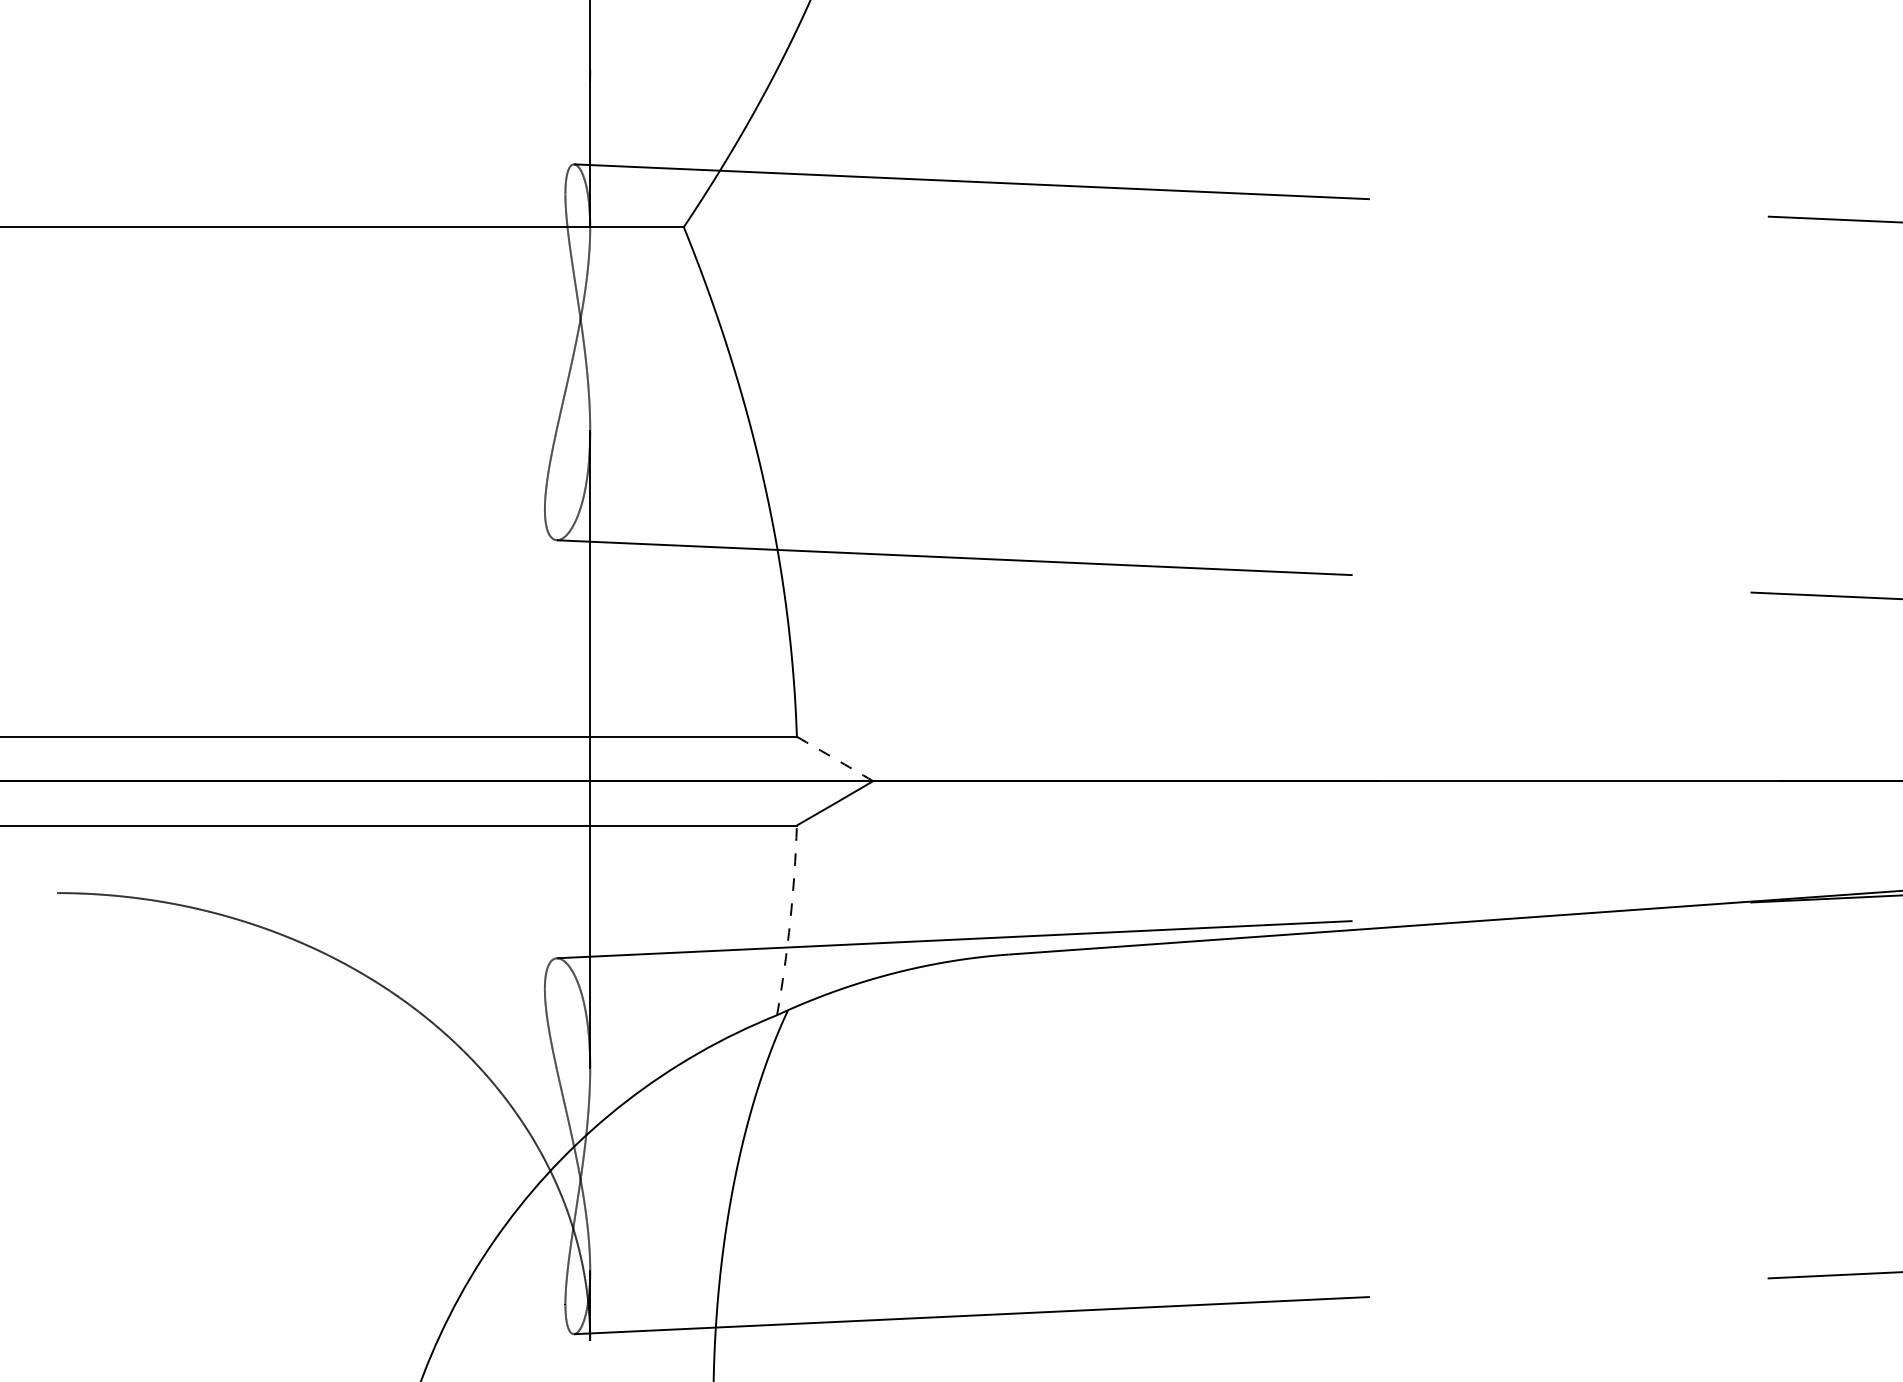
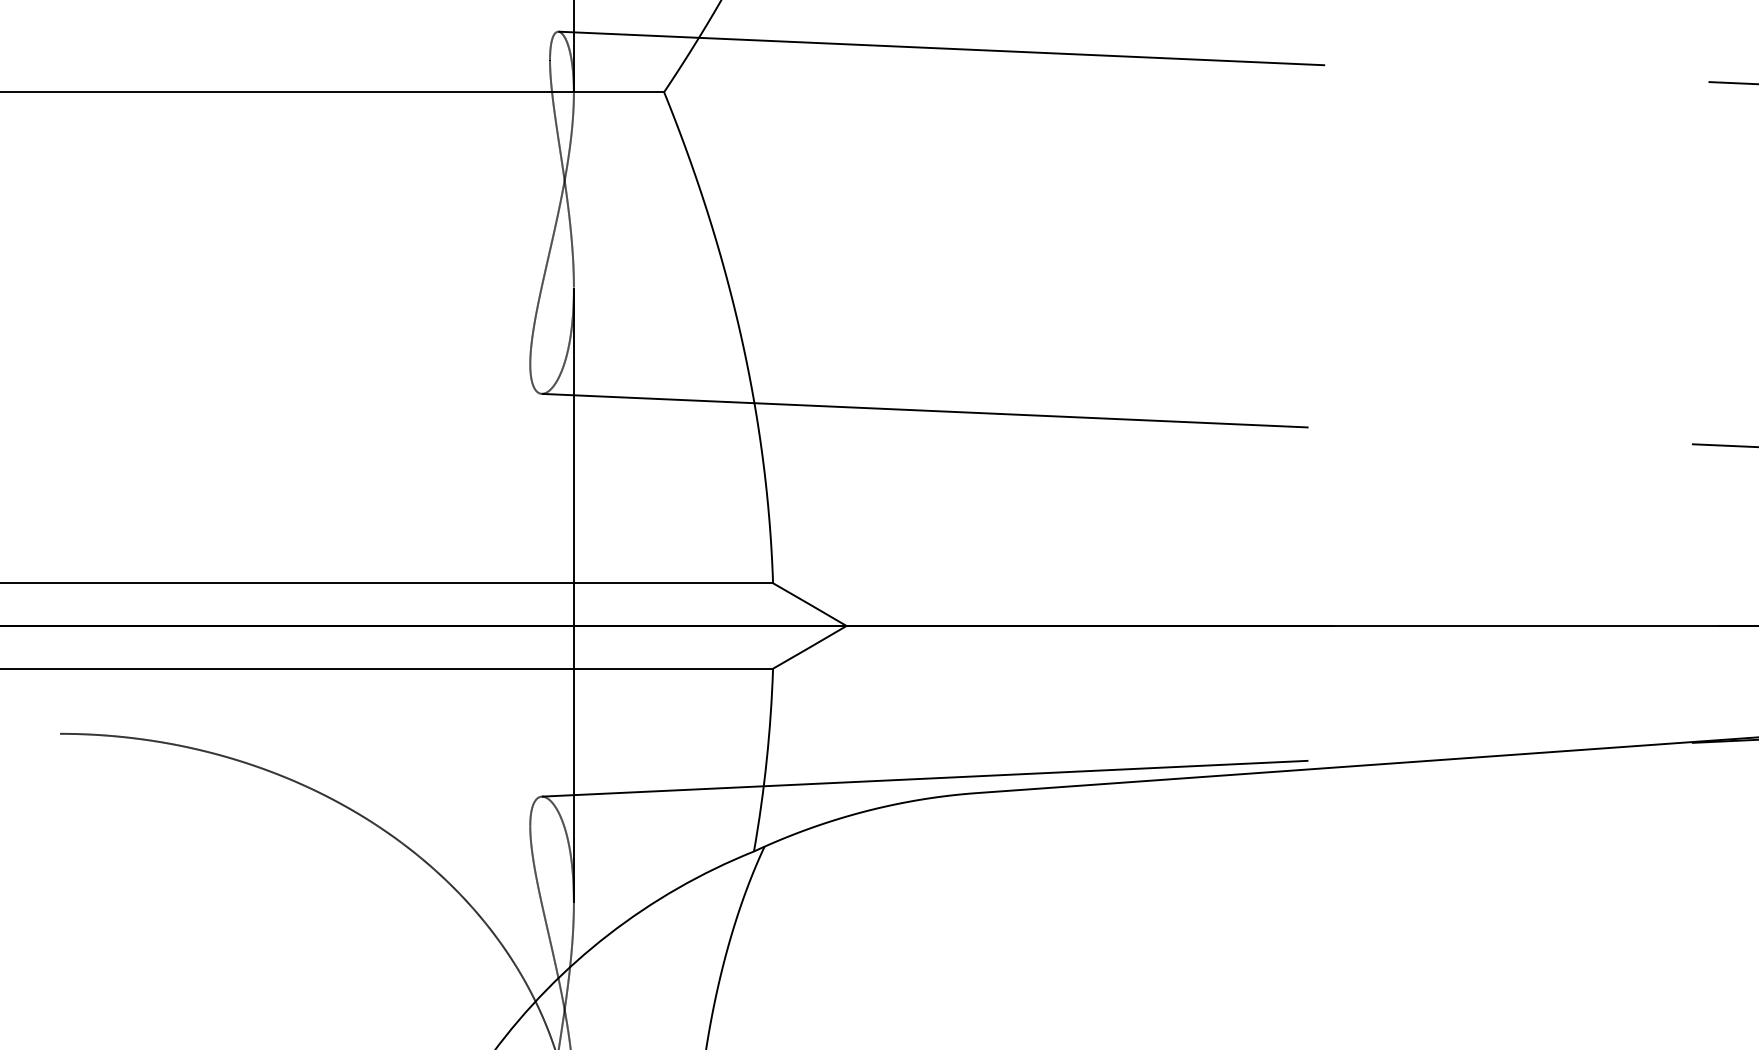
arc: (835, 758) -> (810, 604), dashed -> solid
arc: (790, 920) -> (766, 760), dashed -> solid

